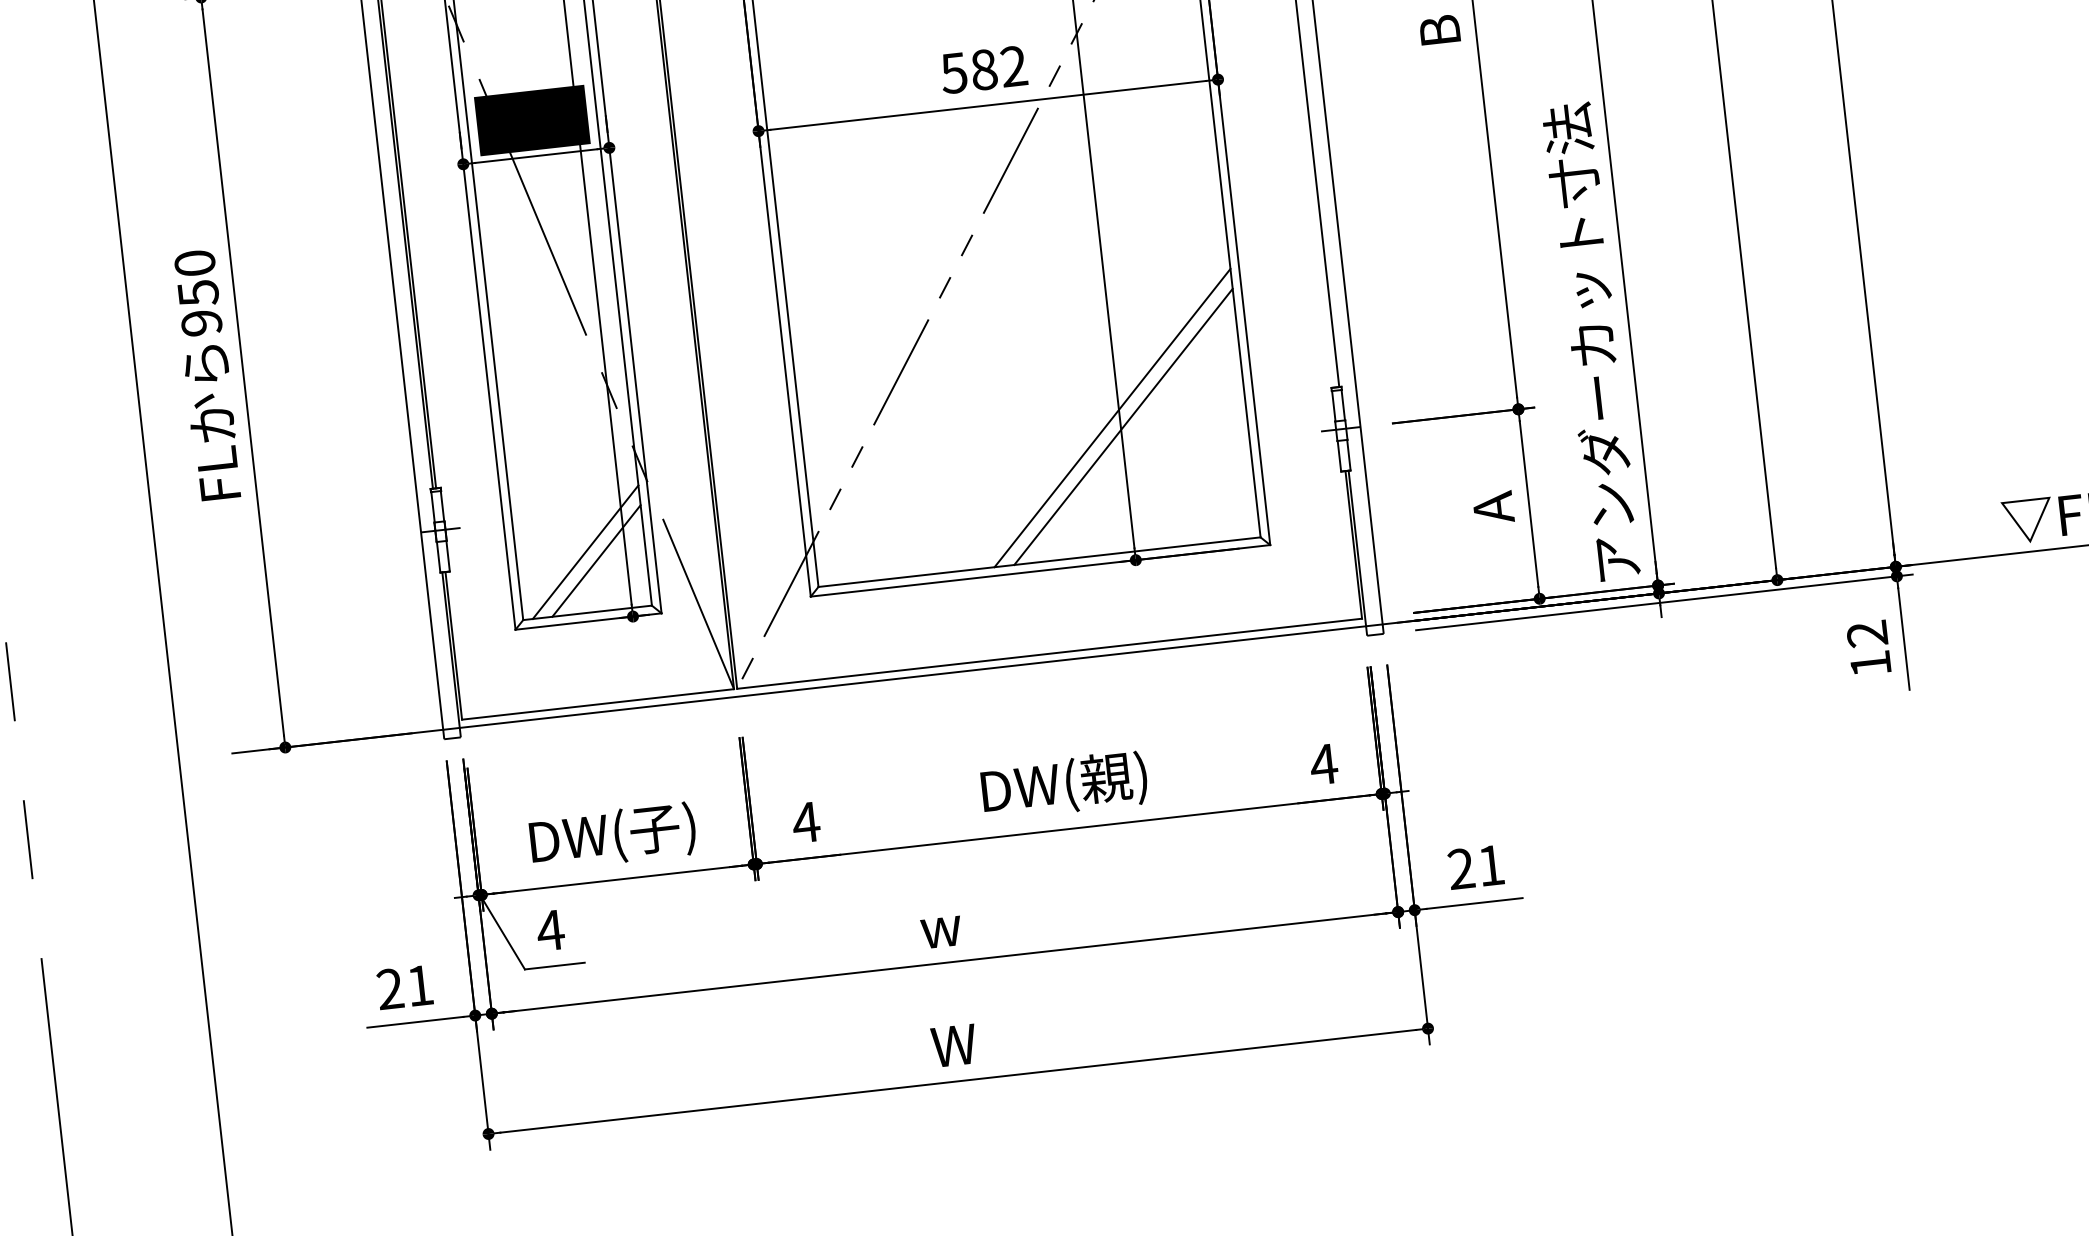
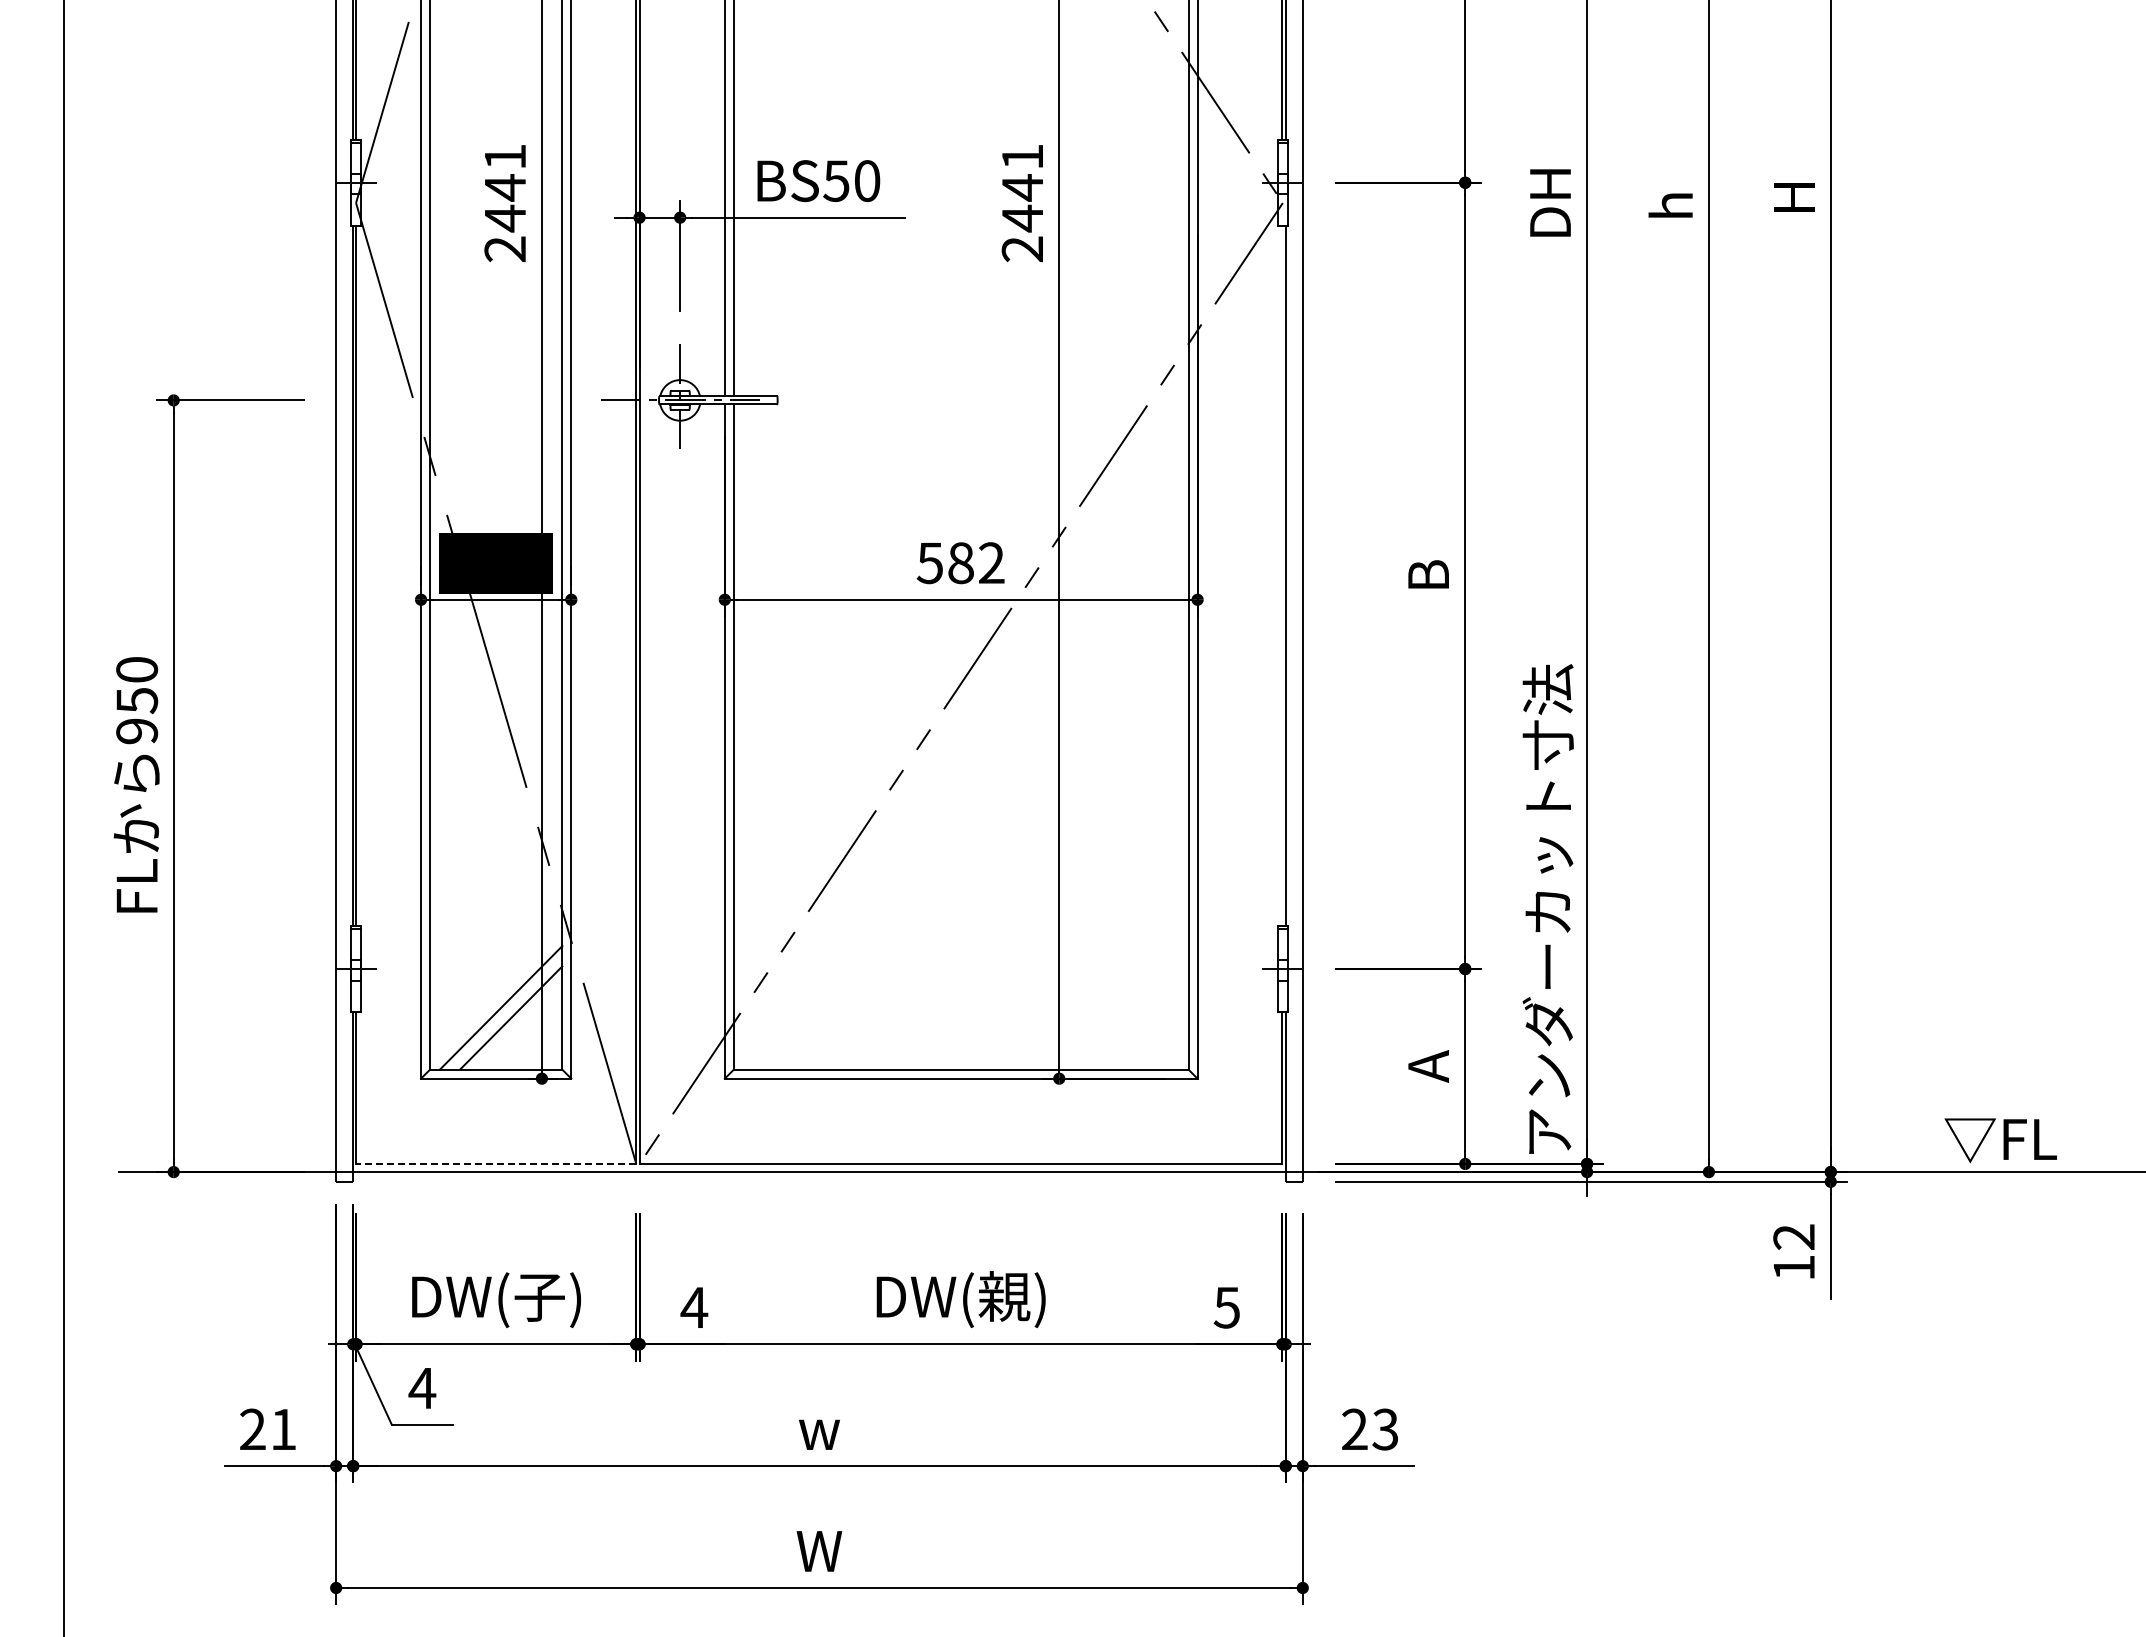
line: (1112, 417) -> (1051, 931), removed
line: (1123, 426) -> (1061, 941), removed
line: (598, 703) -> (496, 1163), solid -> dashed
text: (1323, 764) -> (1226, 1307), 4 -> 5
text: (1490, 865) -> (1384, 1429), 21 -> 23

